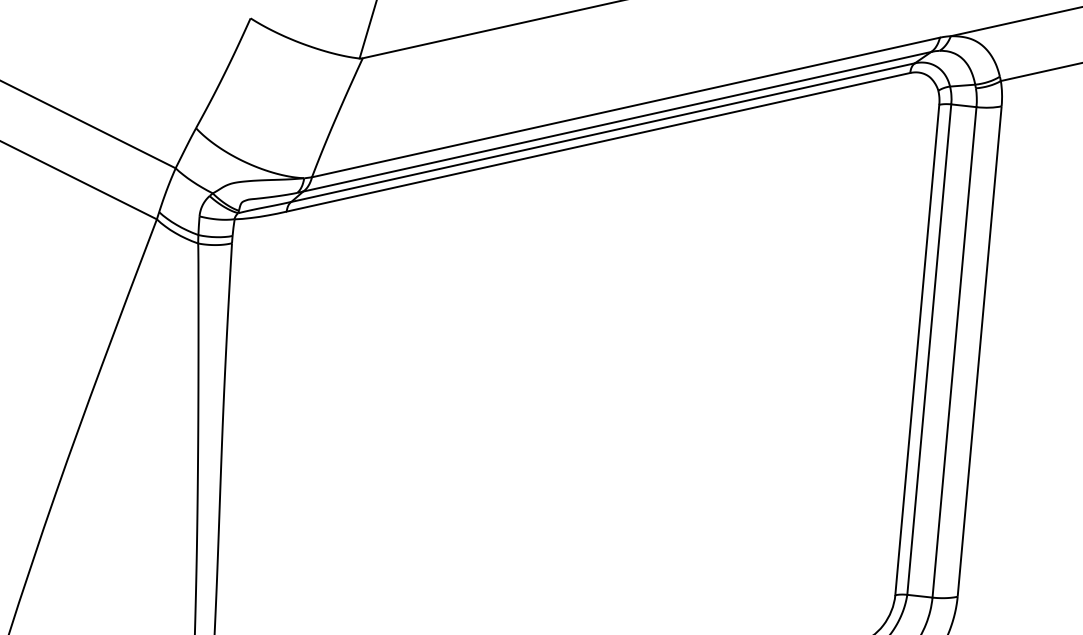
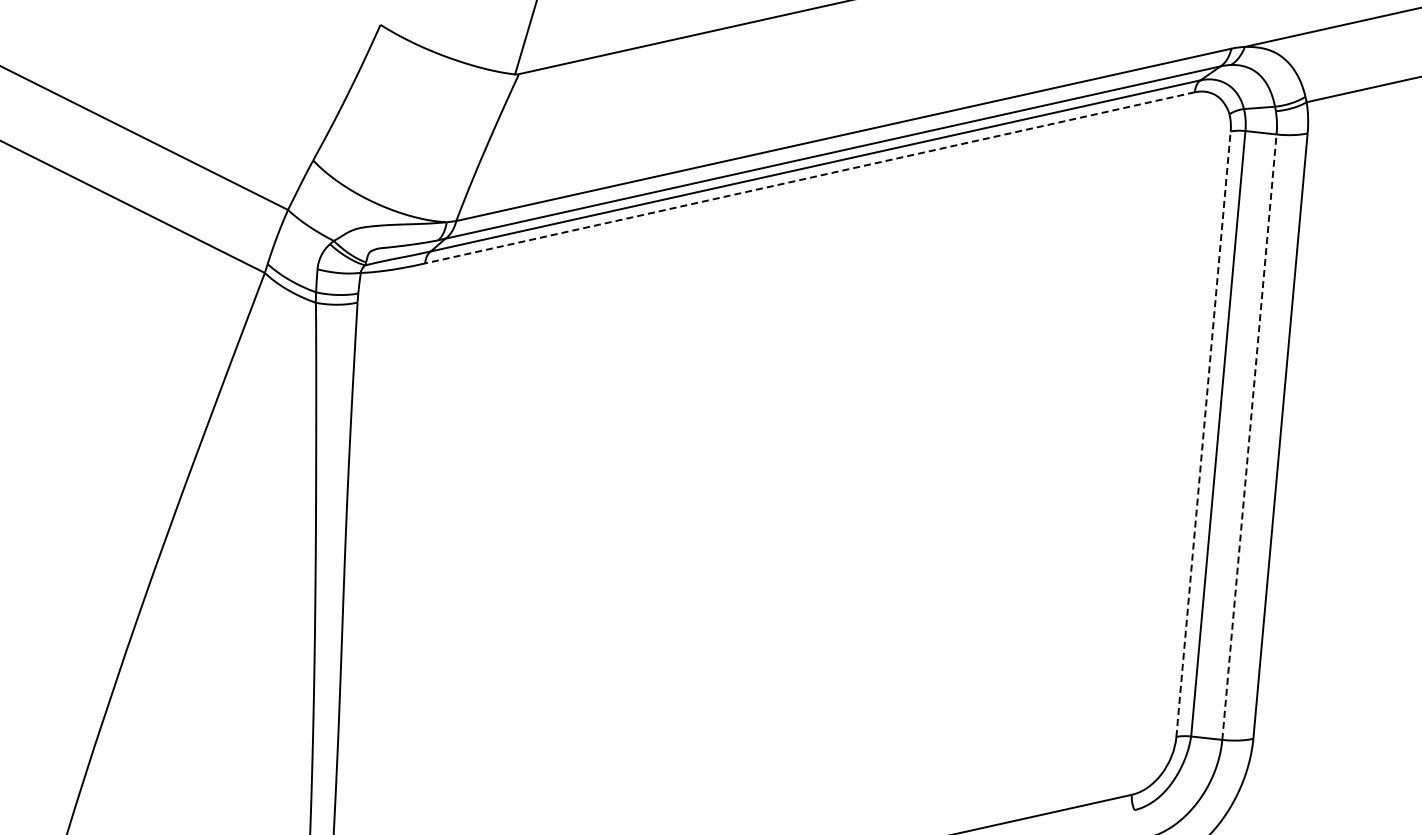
line: (598, 142) -> (809, 177), solid -> dashed
line: (917, 350) -> (1203, 434), solid -> dashed
line: (954, 352) -> (1249, 437), solid -> dashed

